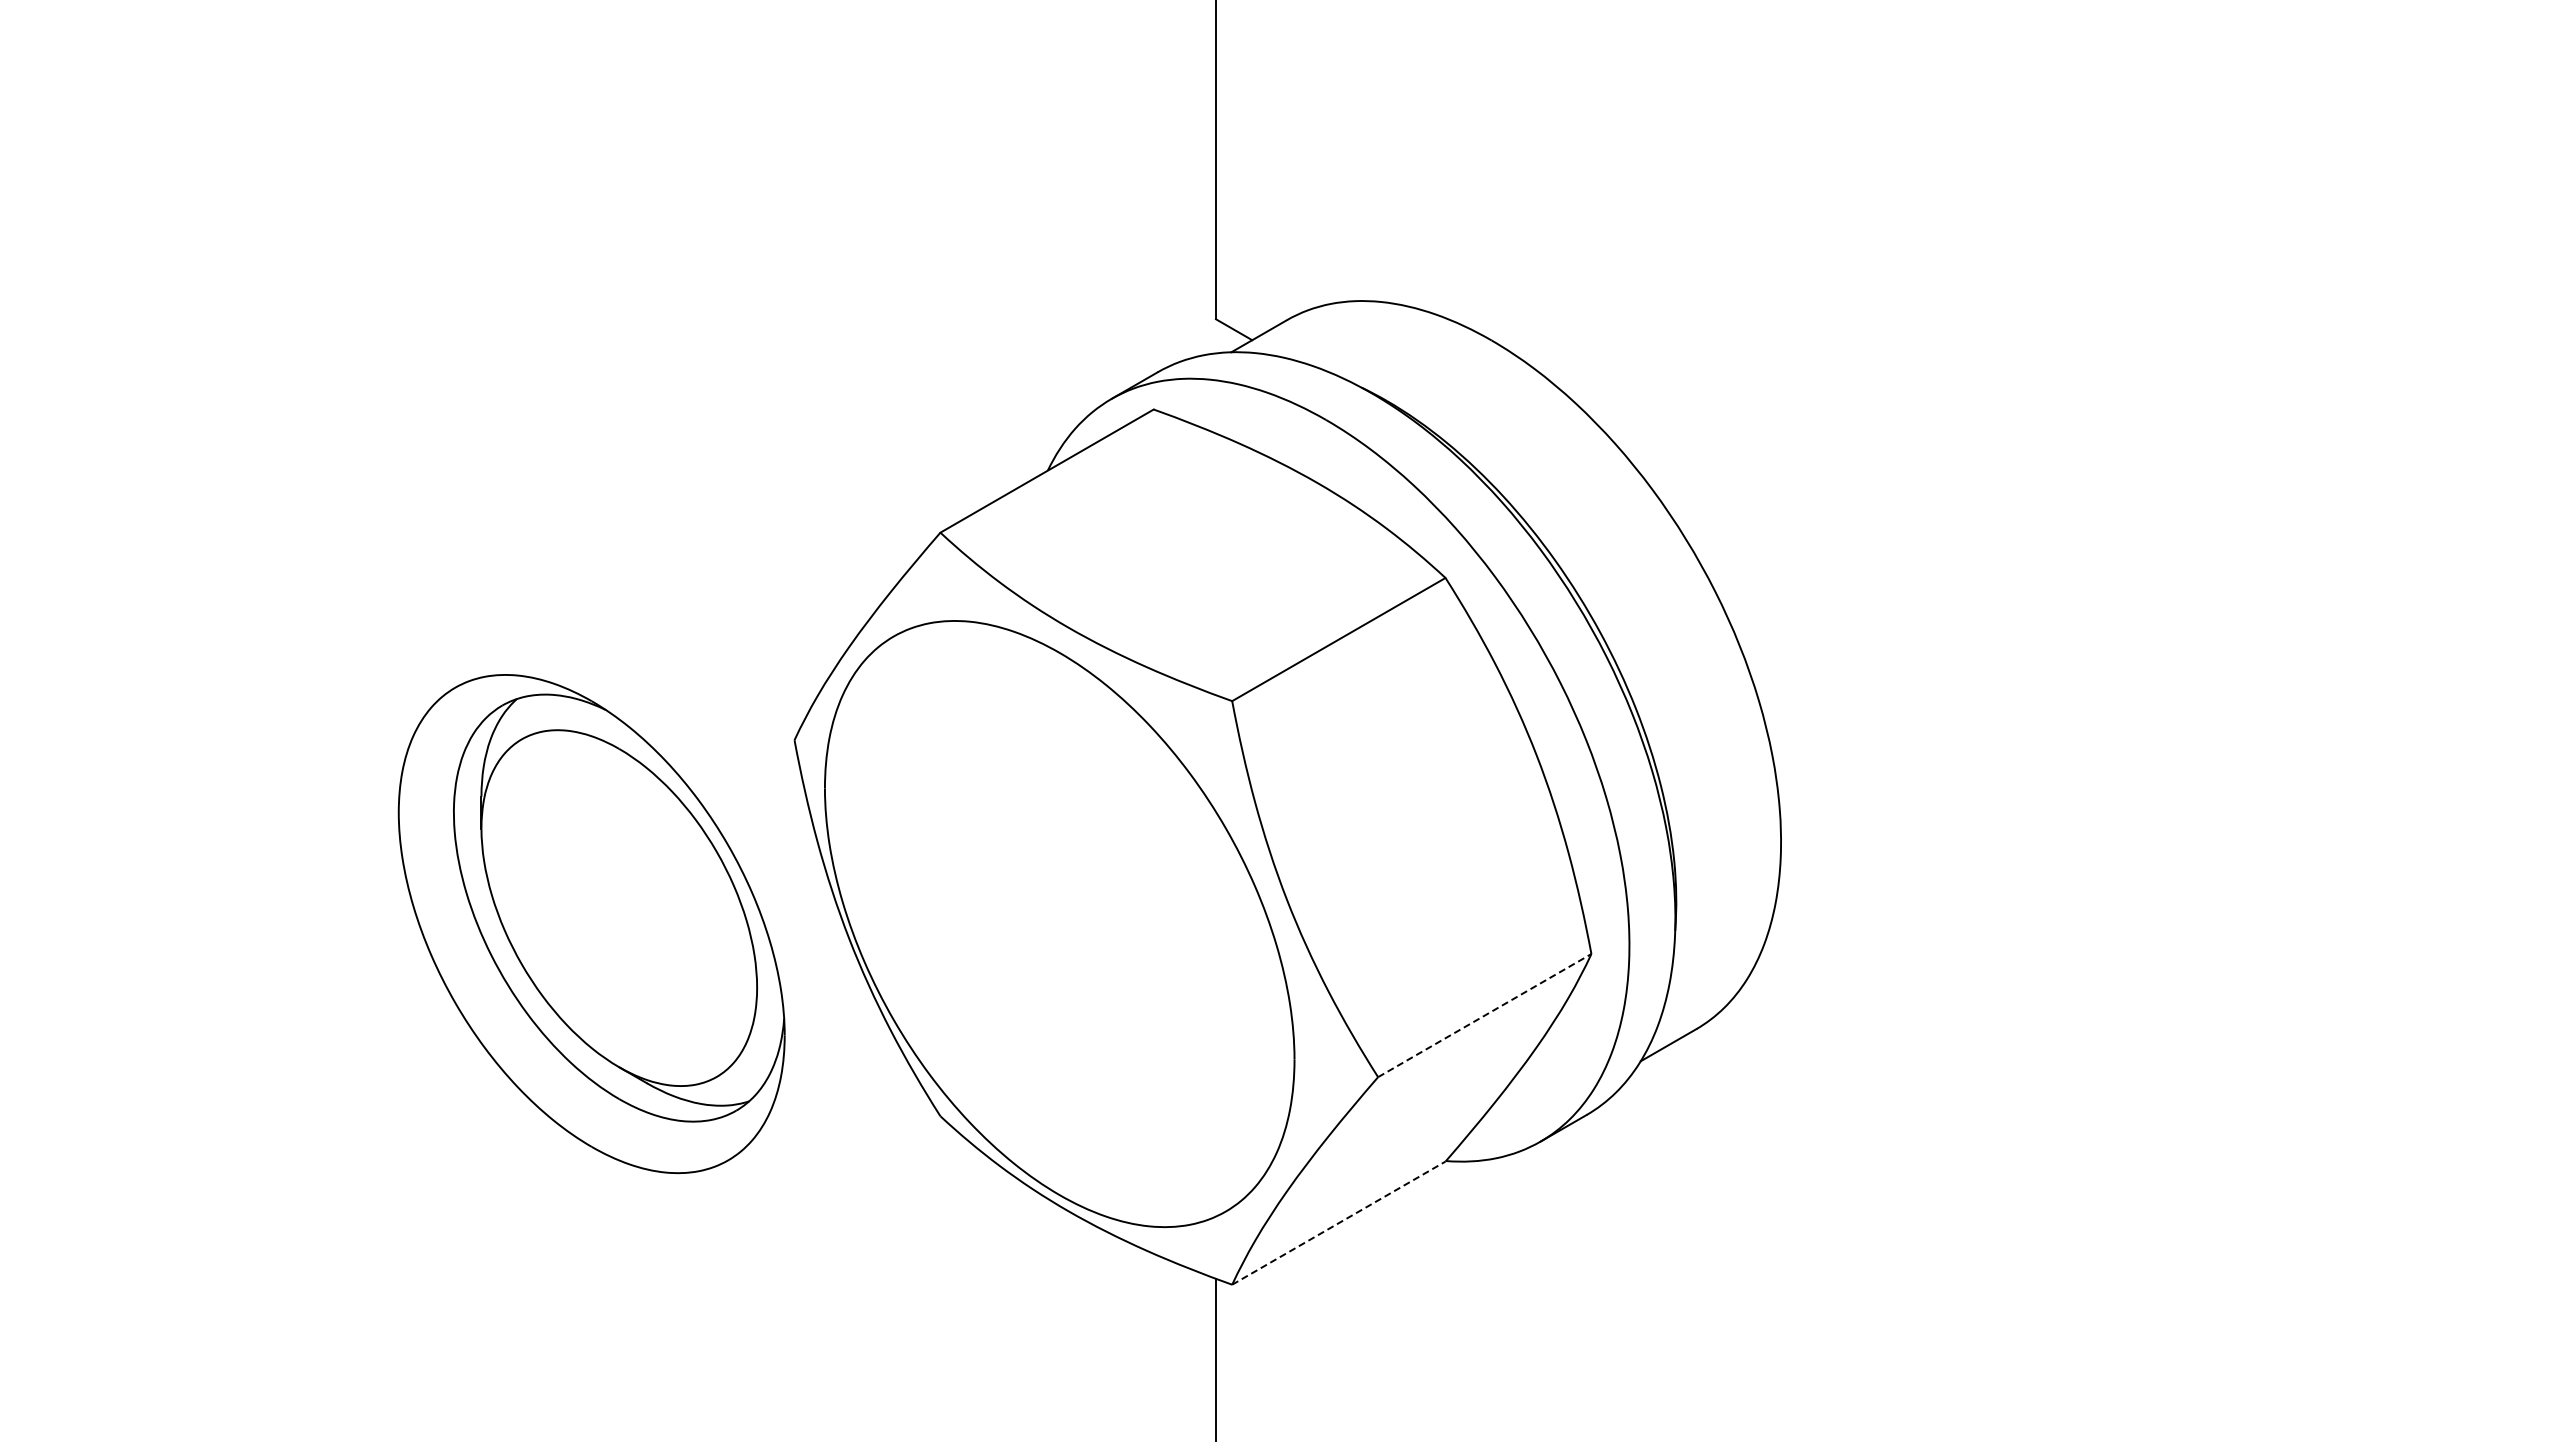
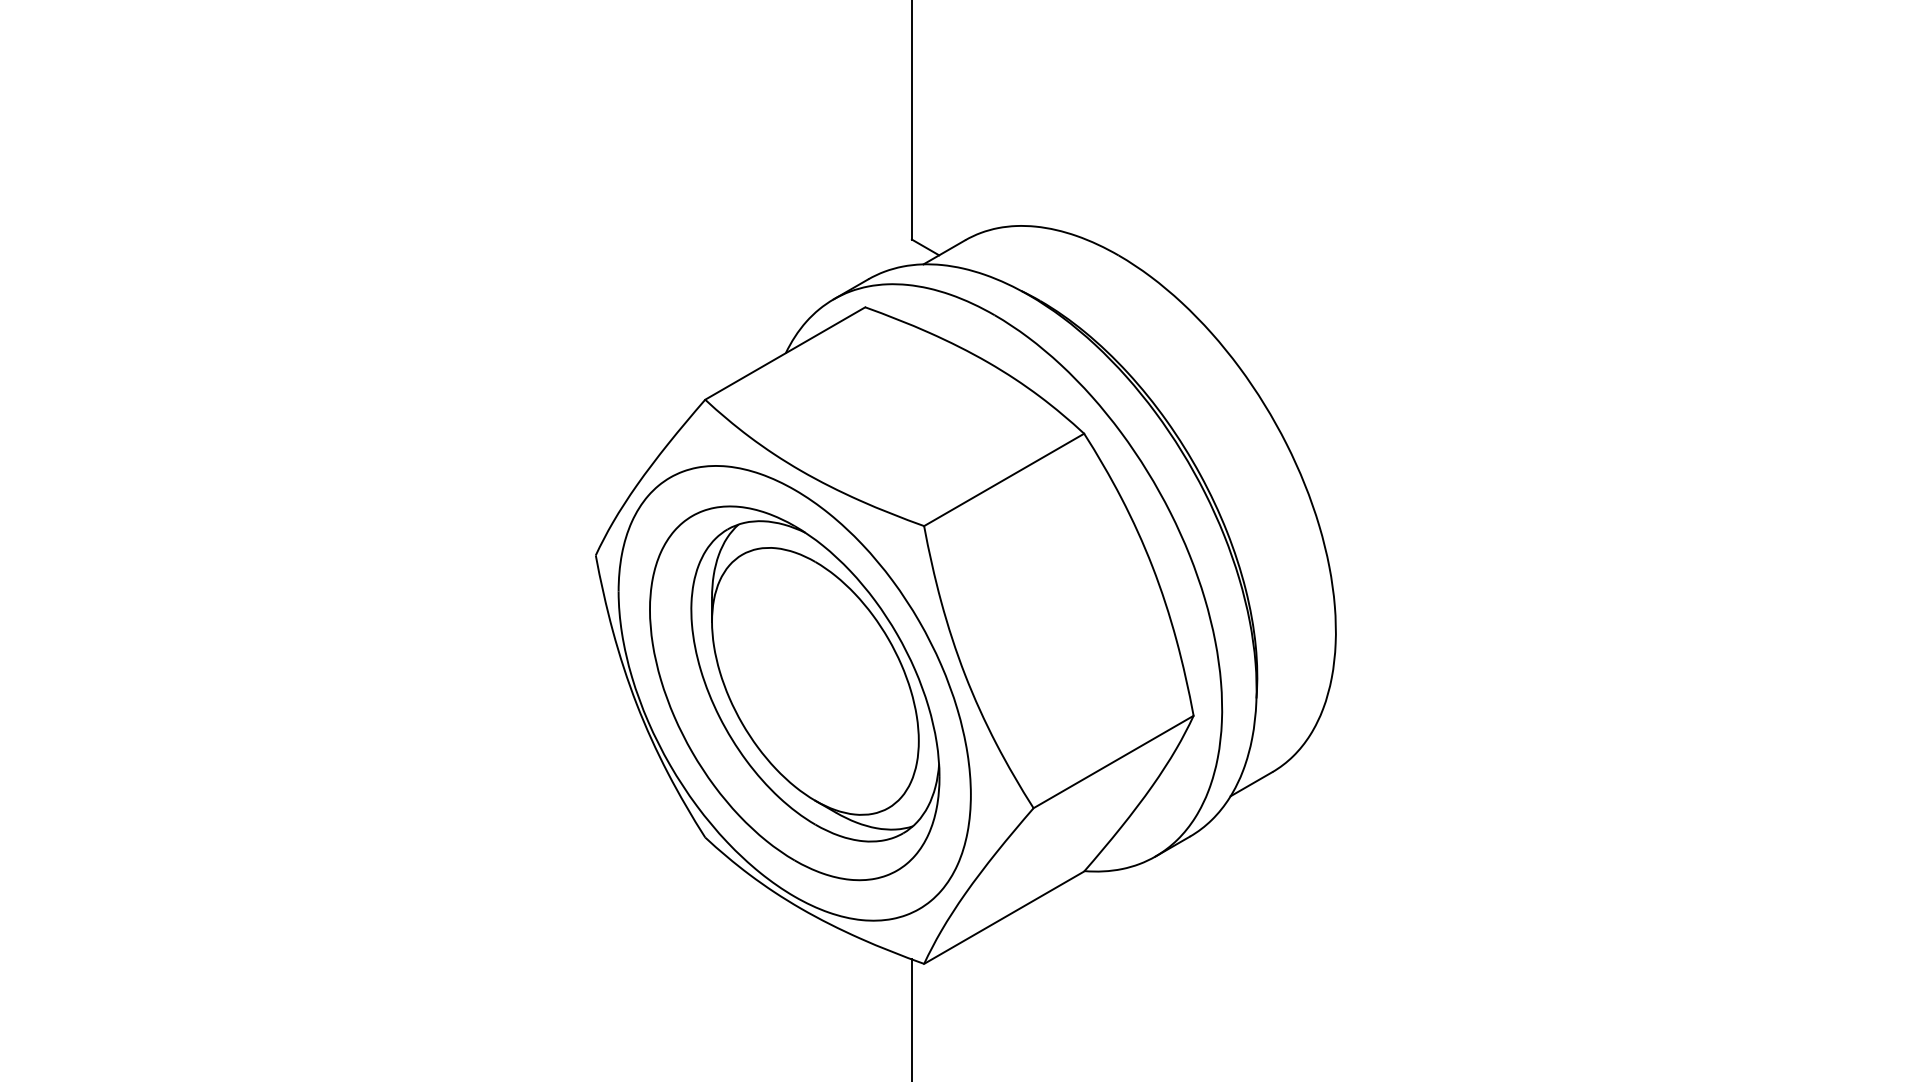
part: (591, 924) -> (794, 693), moved
line: (1485, 1015) -> (1114, 761), dashed -> solid
line: (1339, 1222) -> (1004, 917), dashed -> solid

